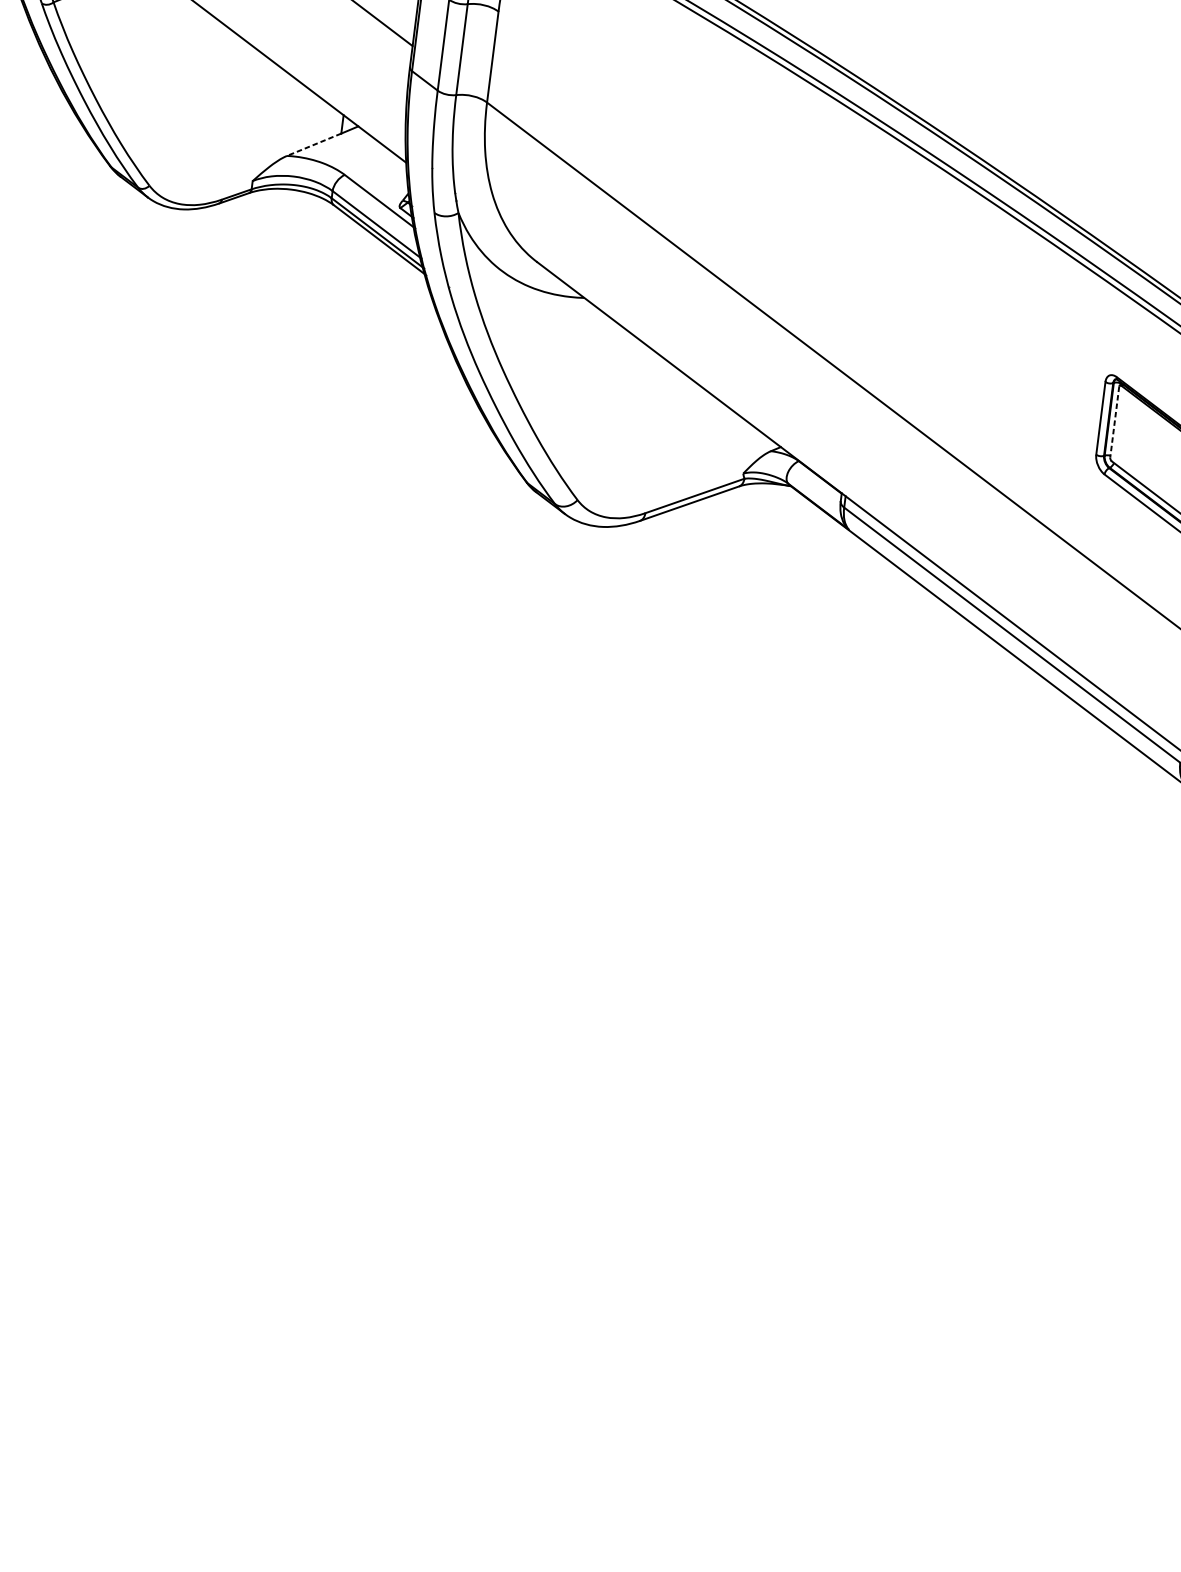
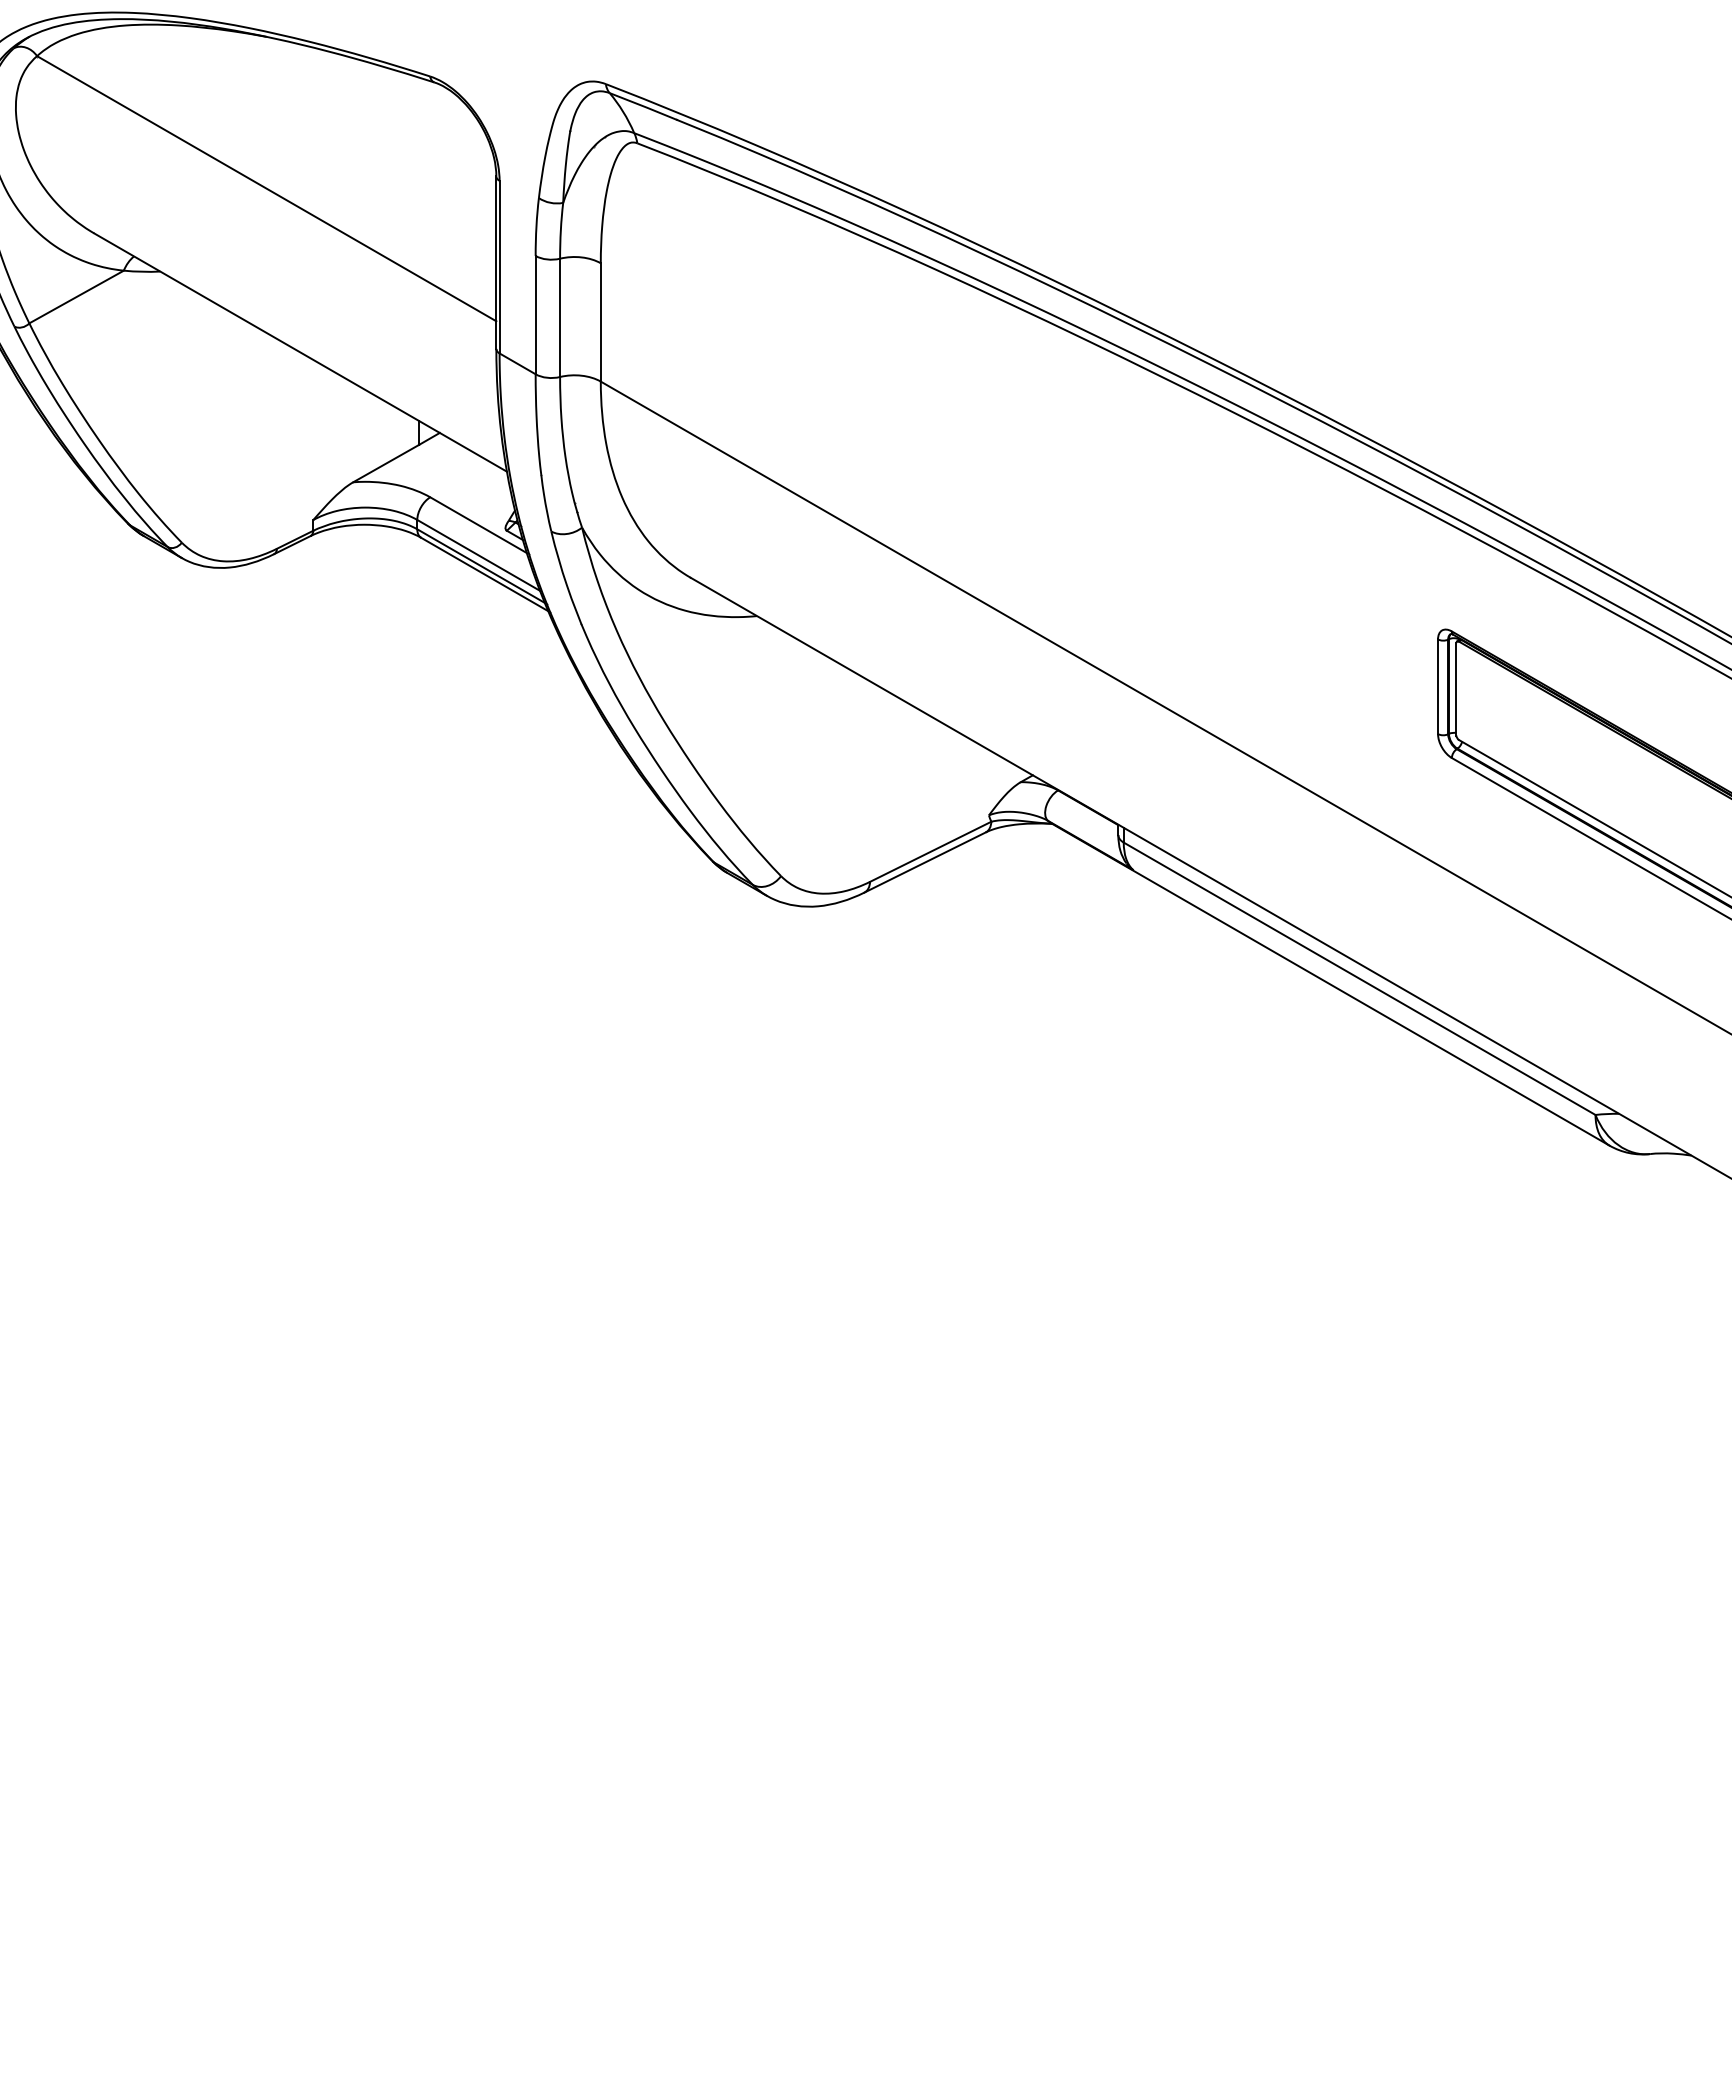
line: (314, 144) -> (386, 463), dashed -> solid
line: (1114, 422) -> (1456, 689), dashed -> solid

